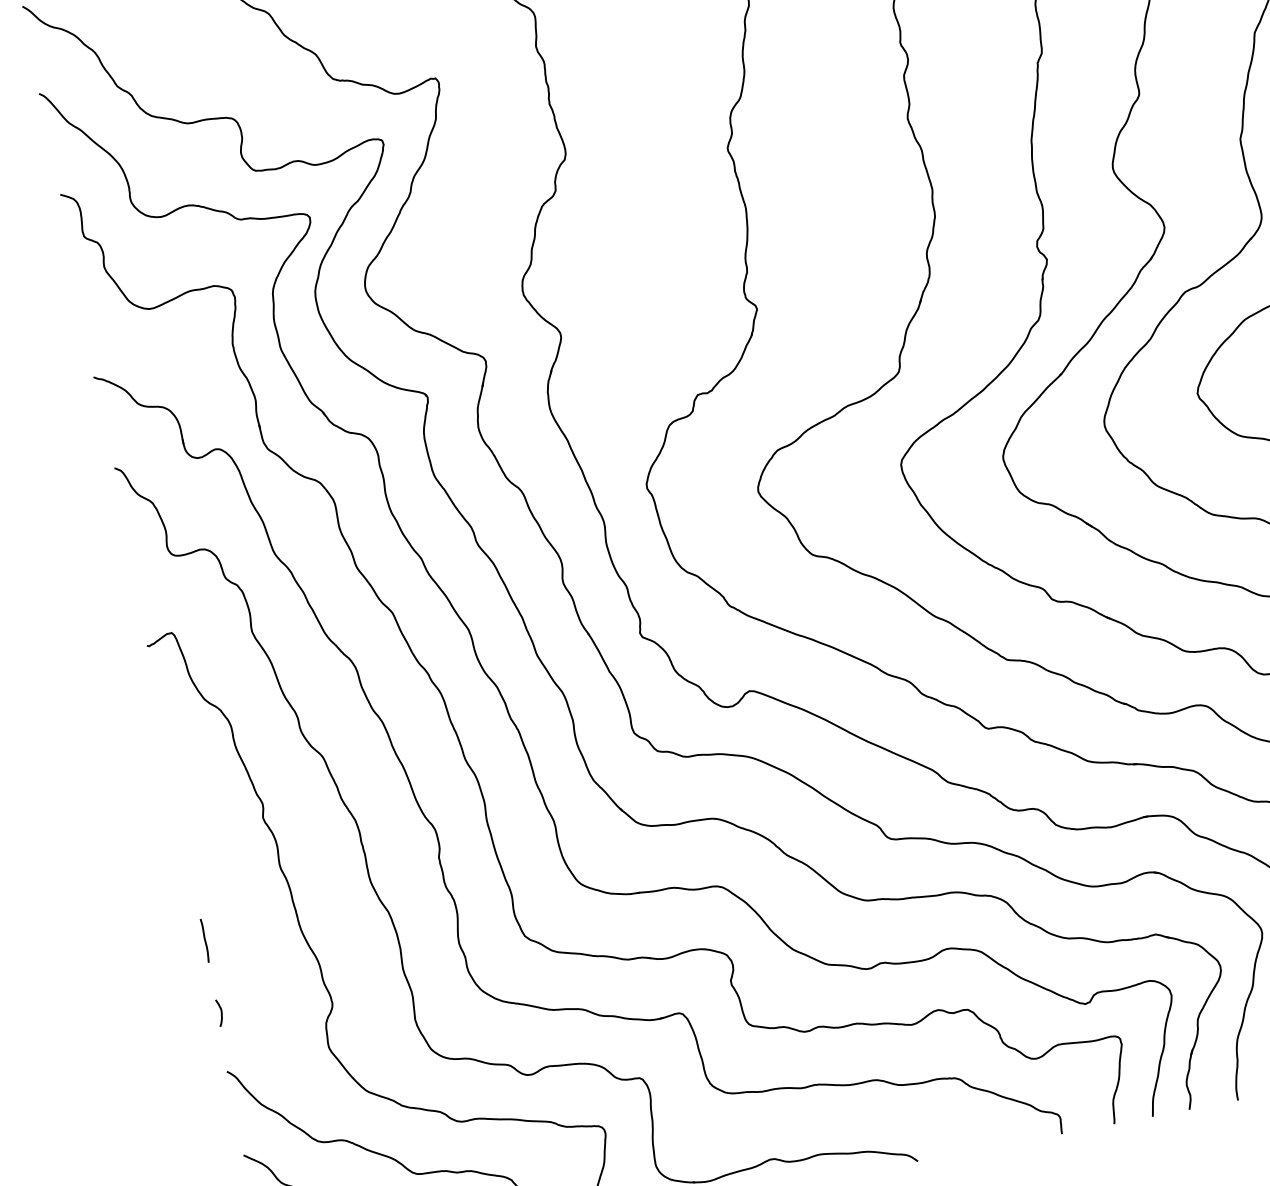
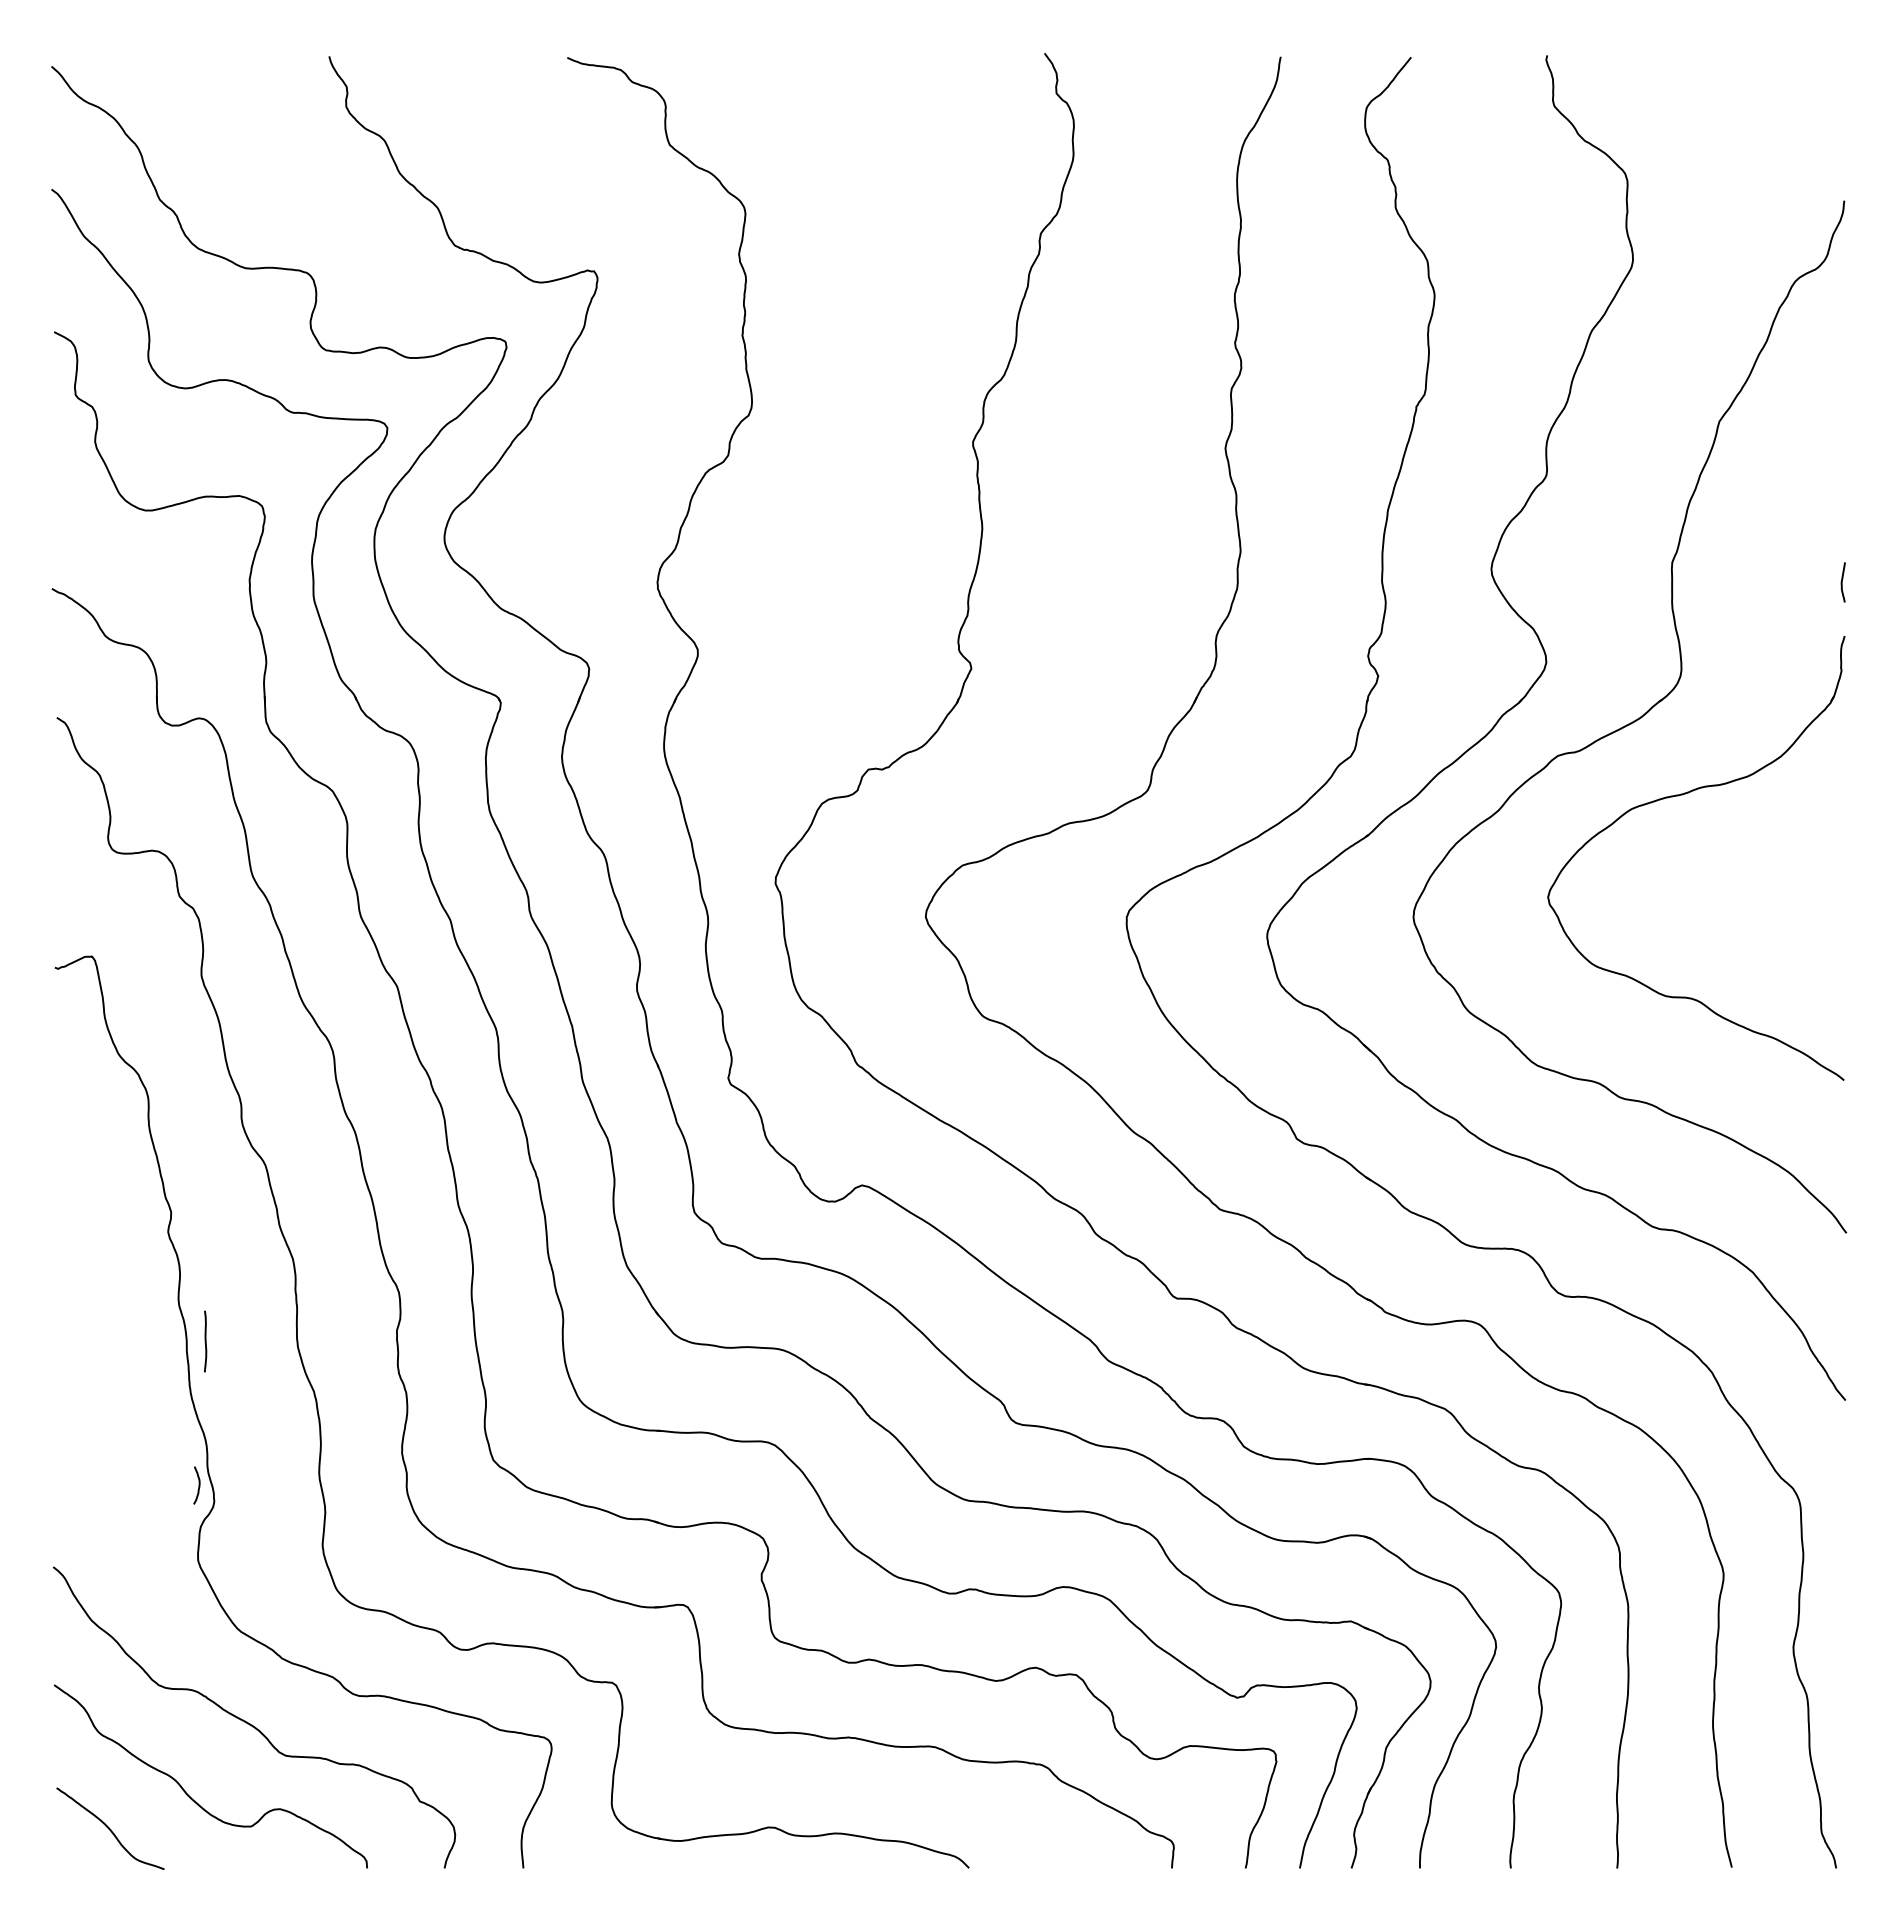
line: (205, 940) -> (205, 1341), moved
curve: (221, 1012) -> (198, 1485), moved

